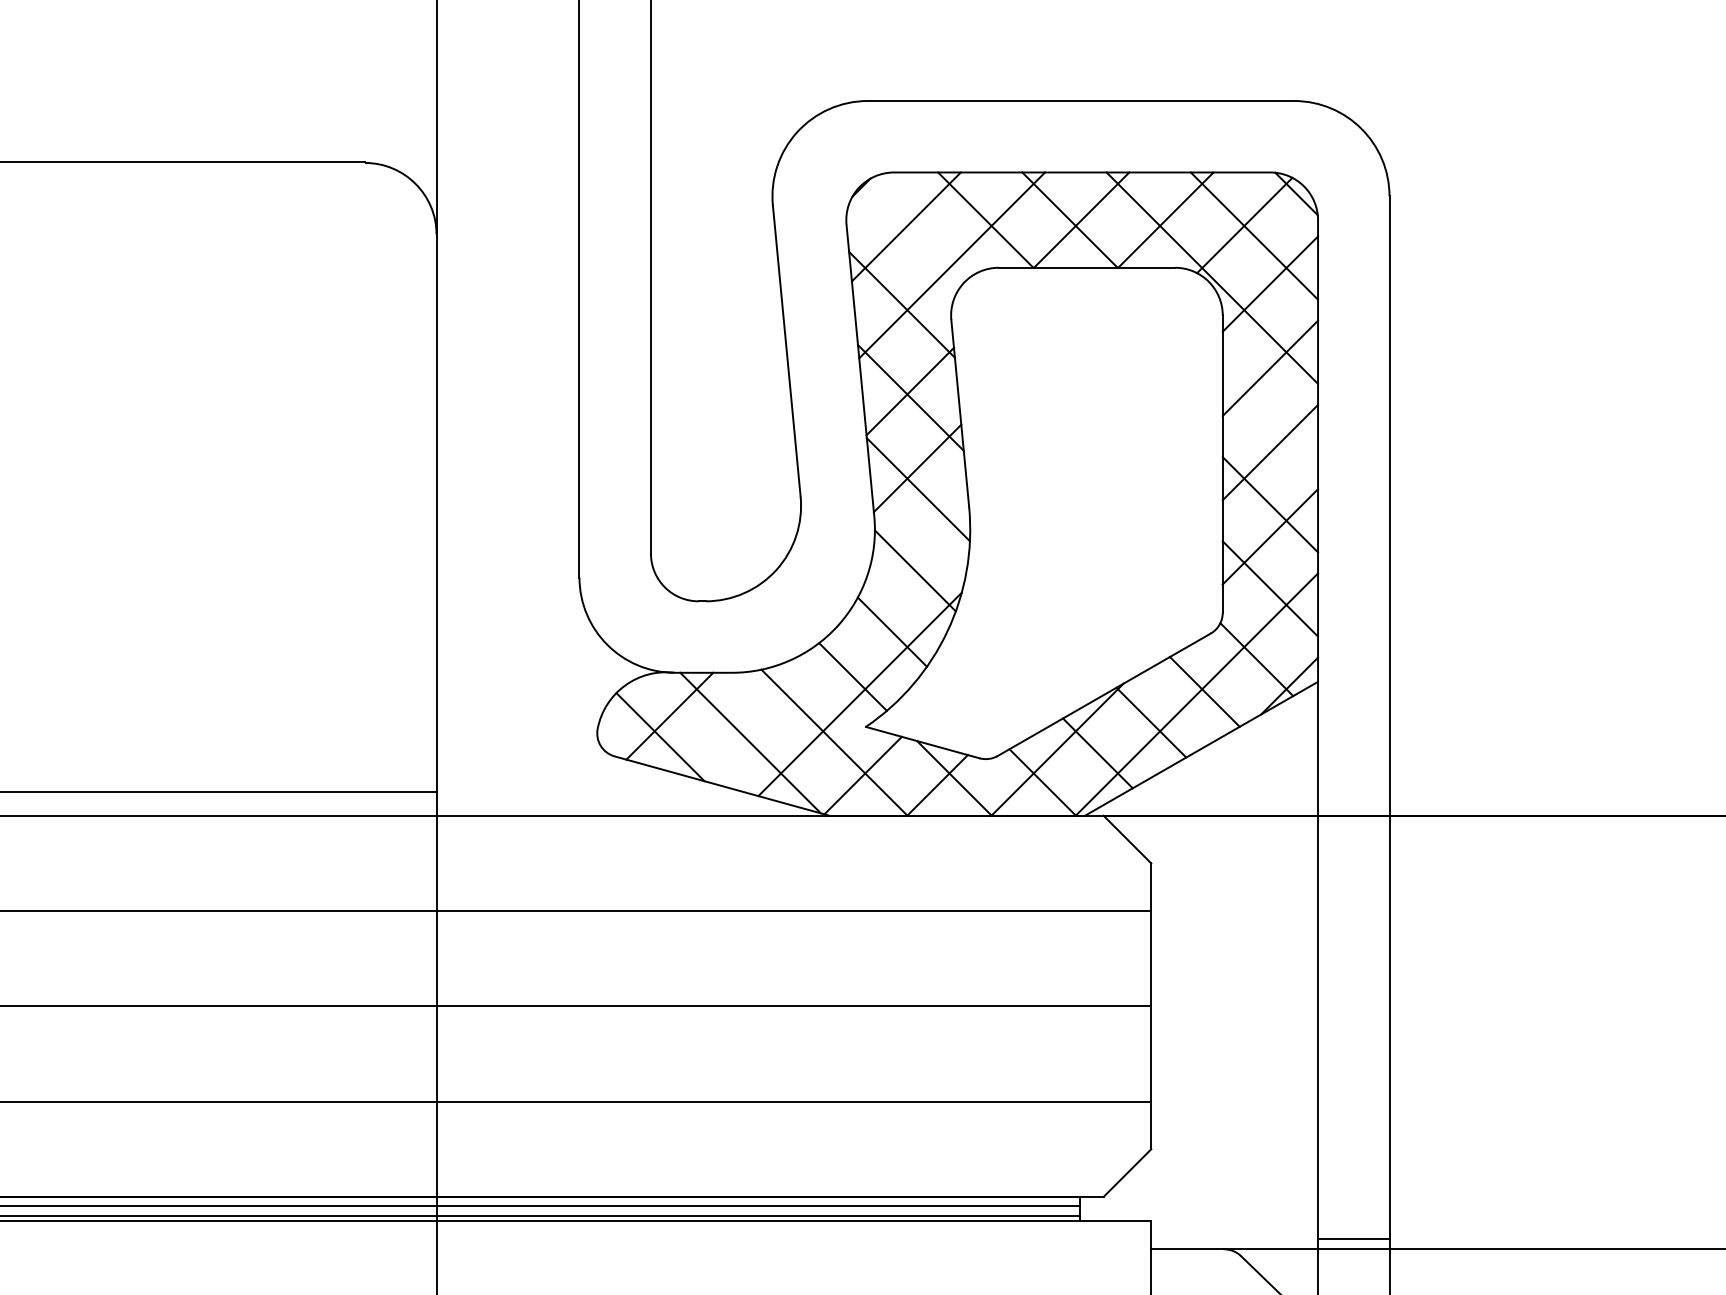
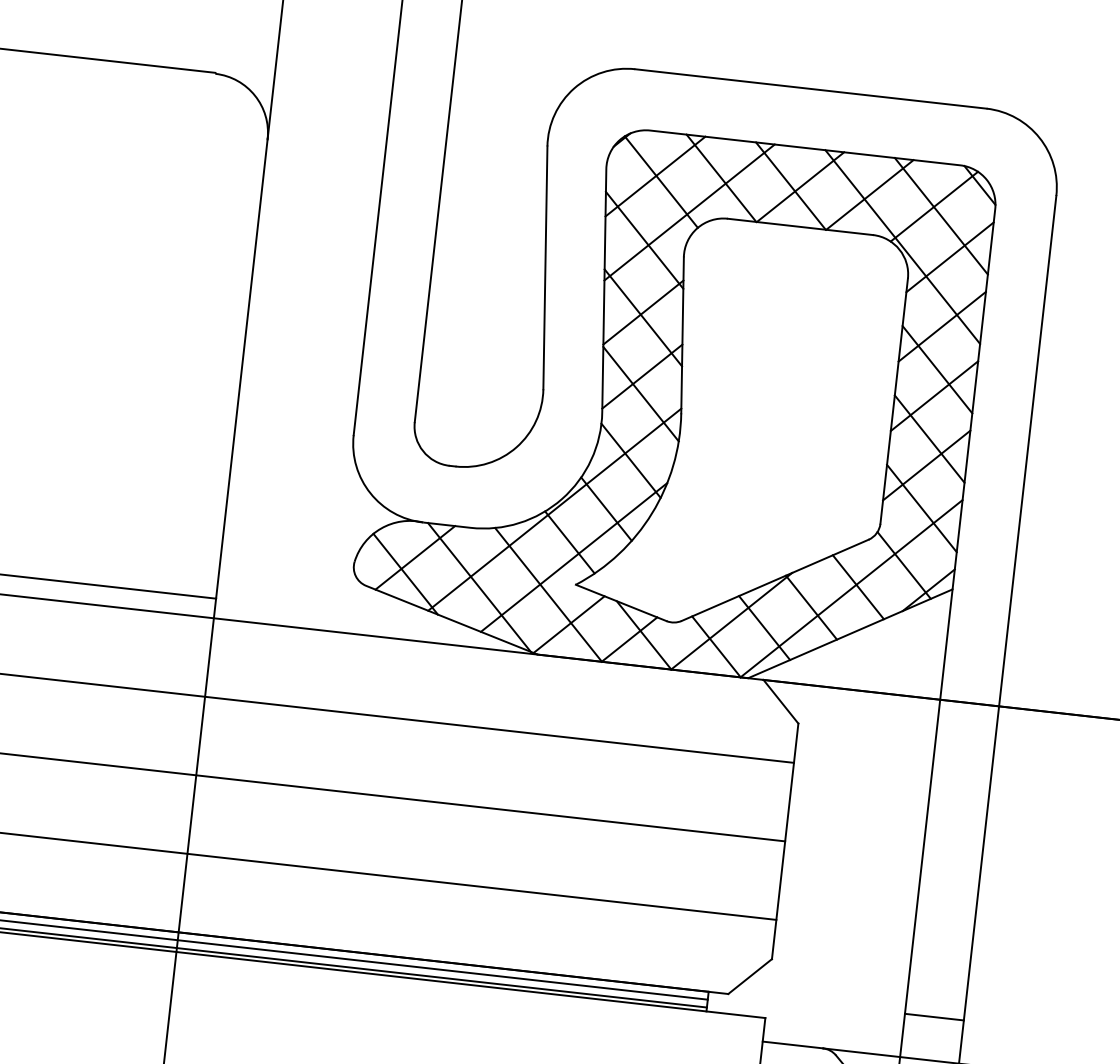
line: (914, 232) -> (661, 181), added
line: (1270, 420) -> (937, 369), added
line: (830, 639) -> (554, 509), added
line: (1353, 1238) -> (934, 1016), moved

